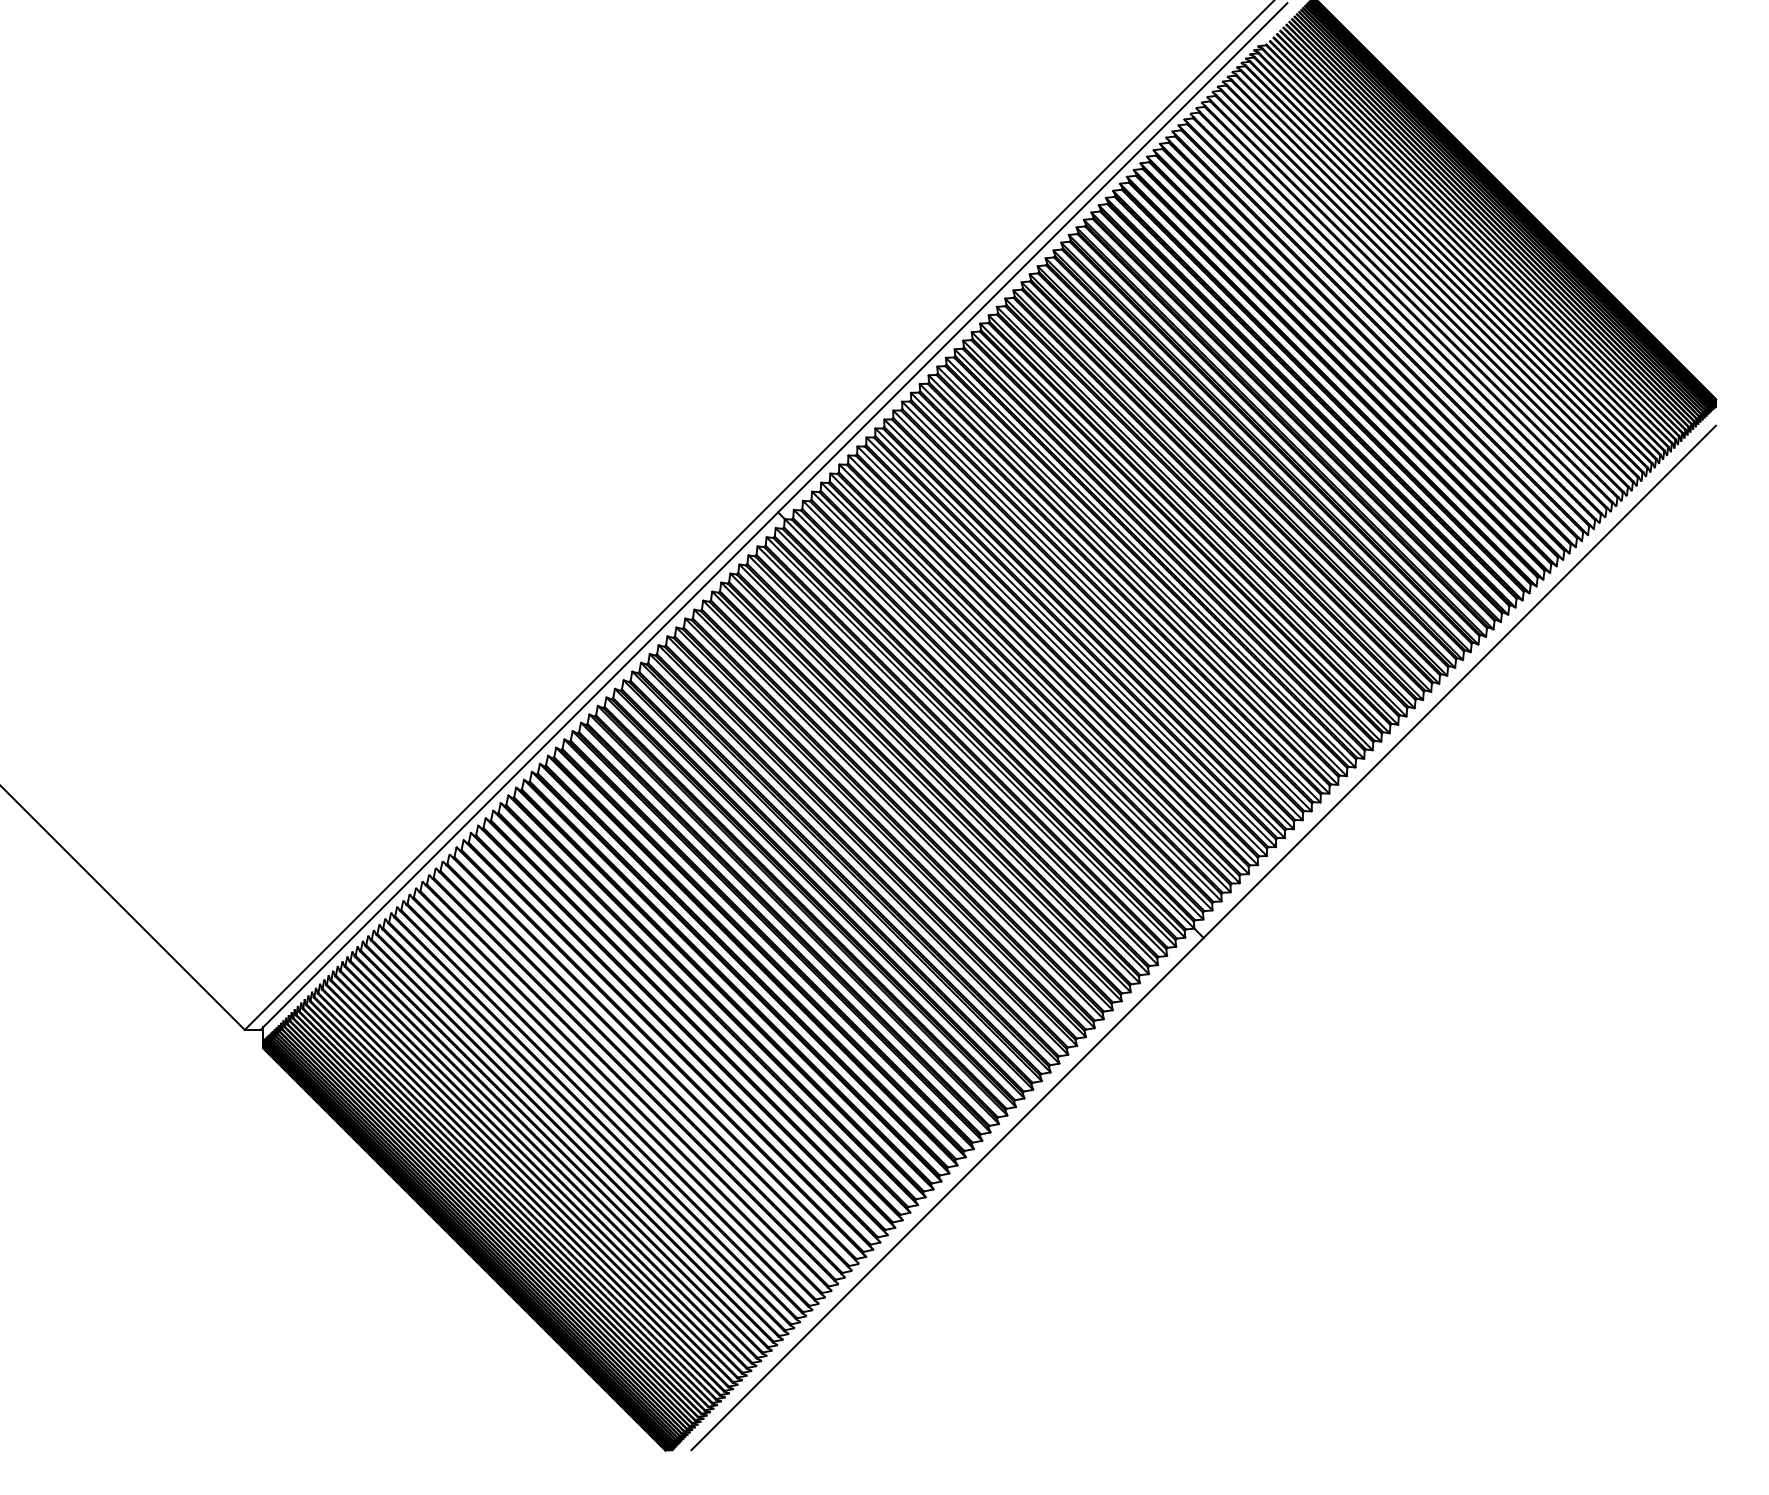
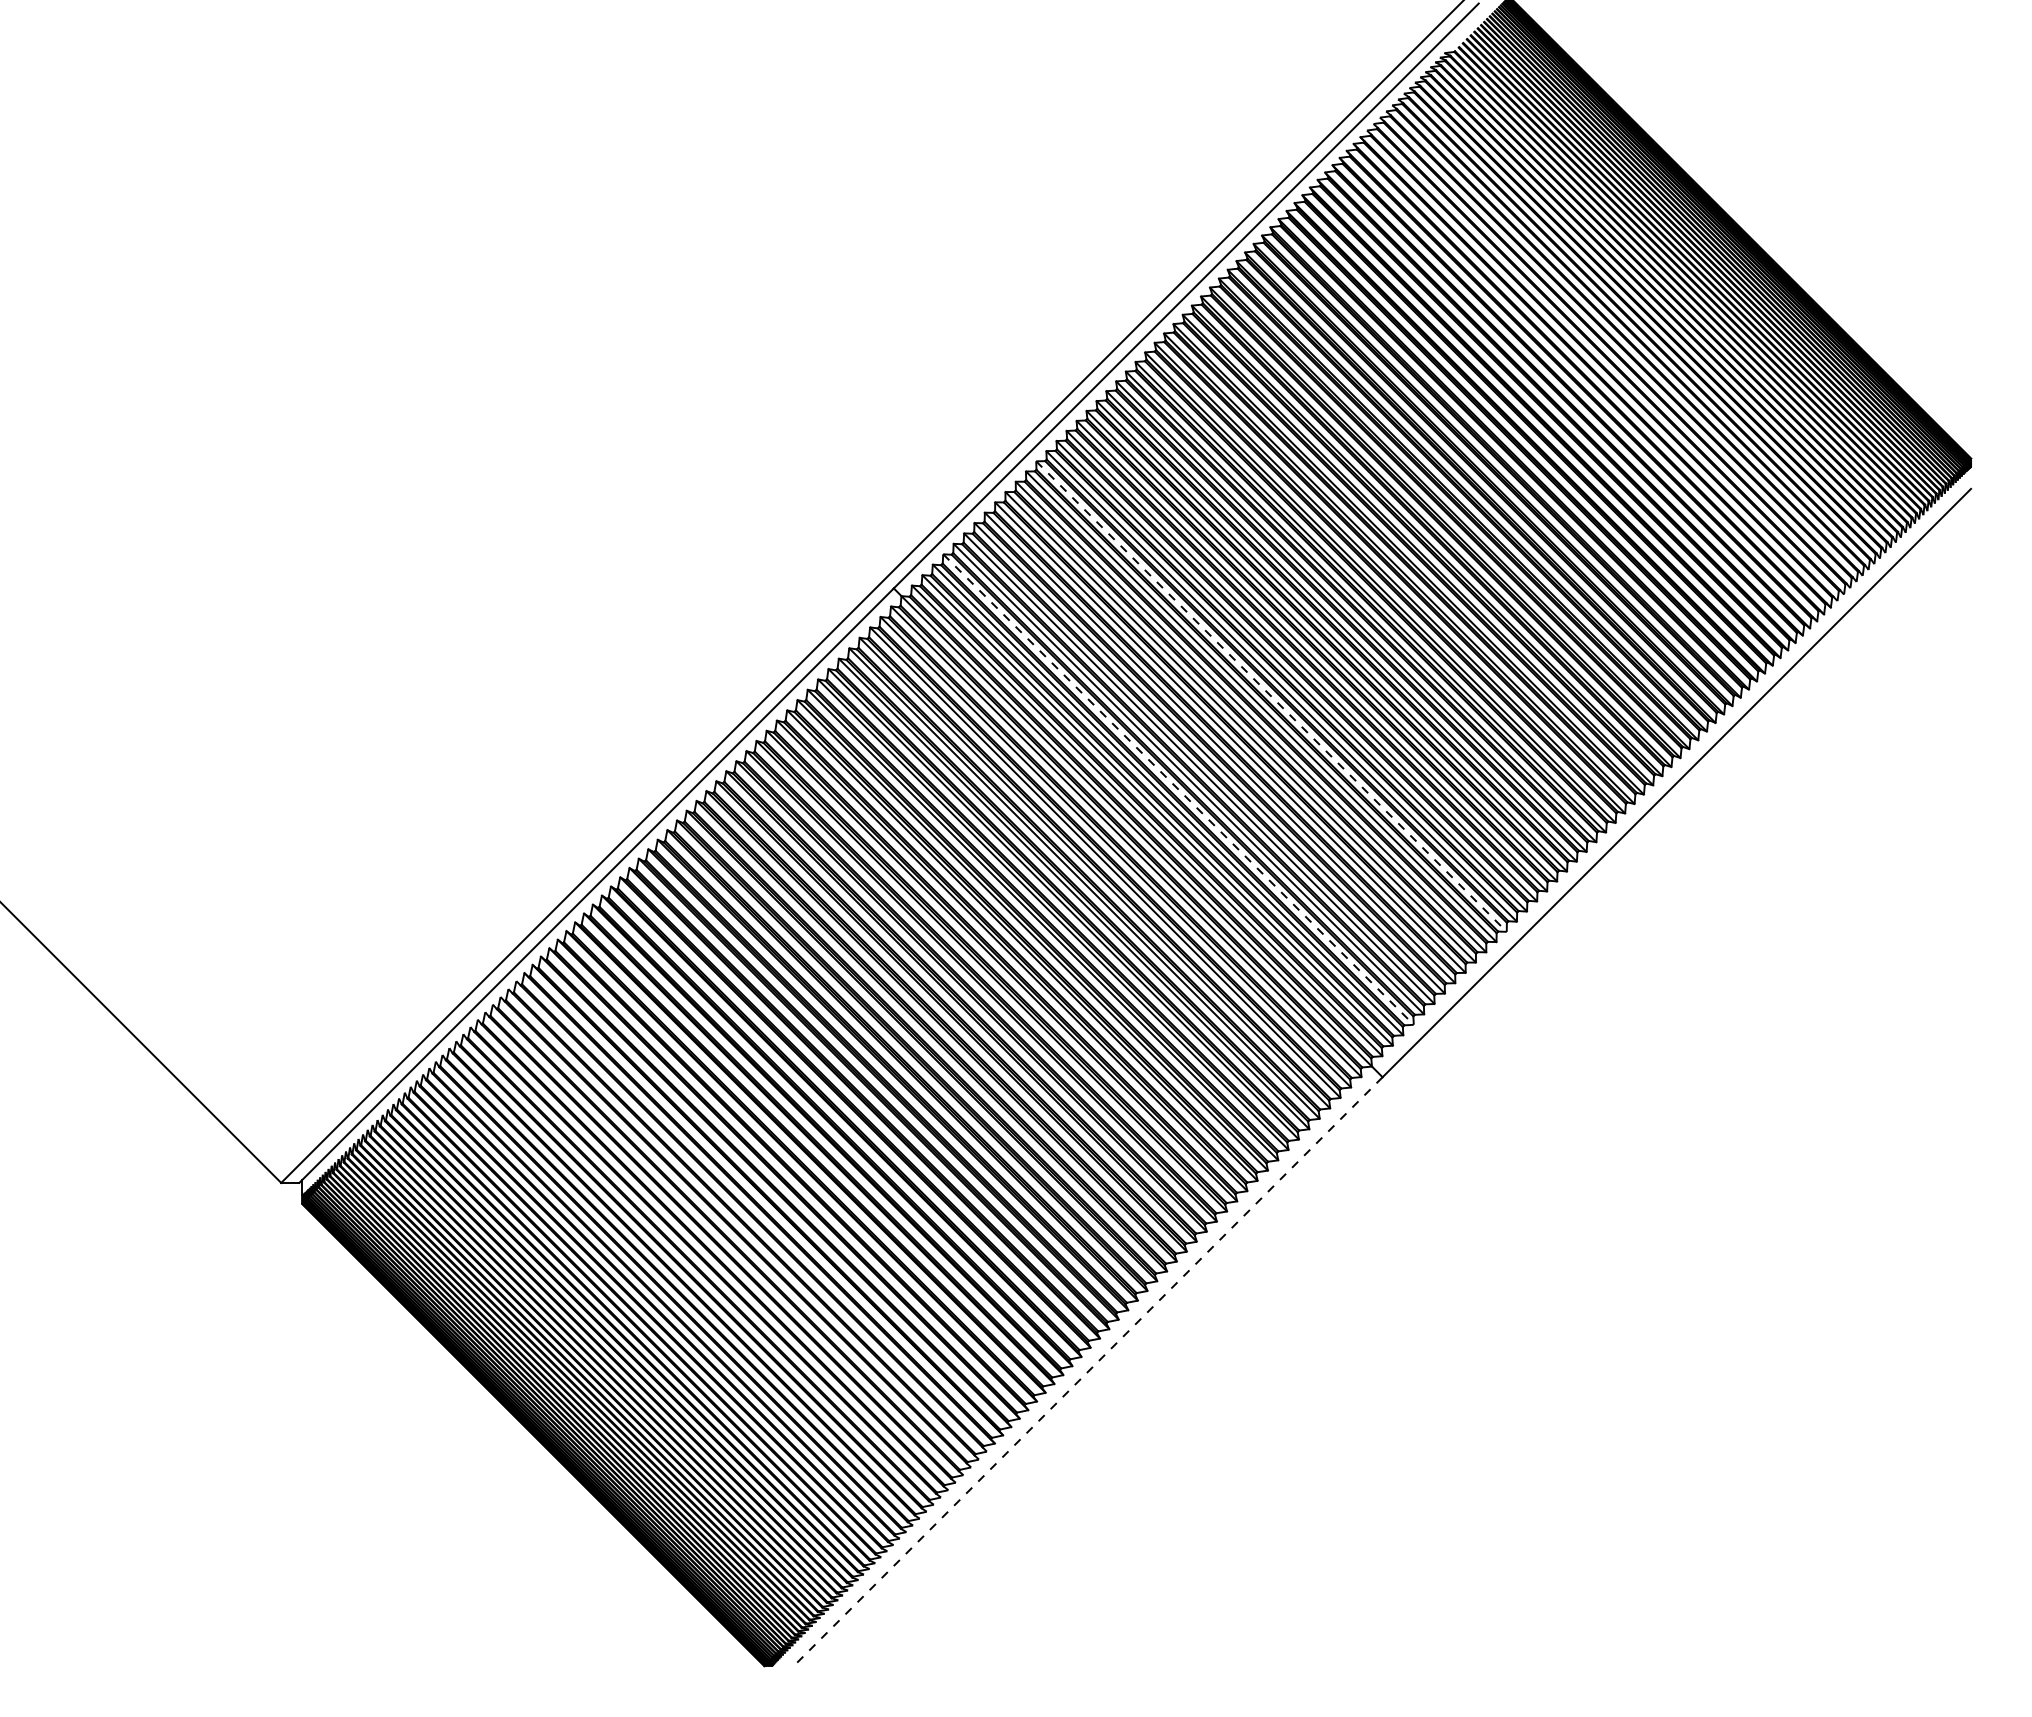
line: (1106, 606) -> (1271, 696), solid -> dashed
line: (1025, 687) -> (1178, 789), solid -> dashed
line: (947, 1194) -> (1088, 1371), solid -> dashed

